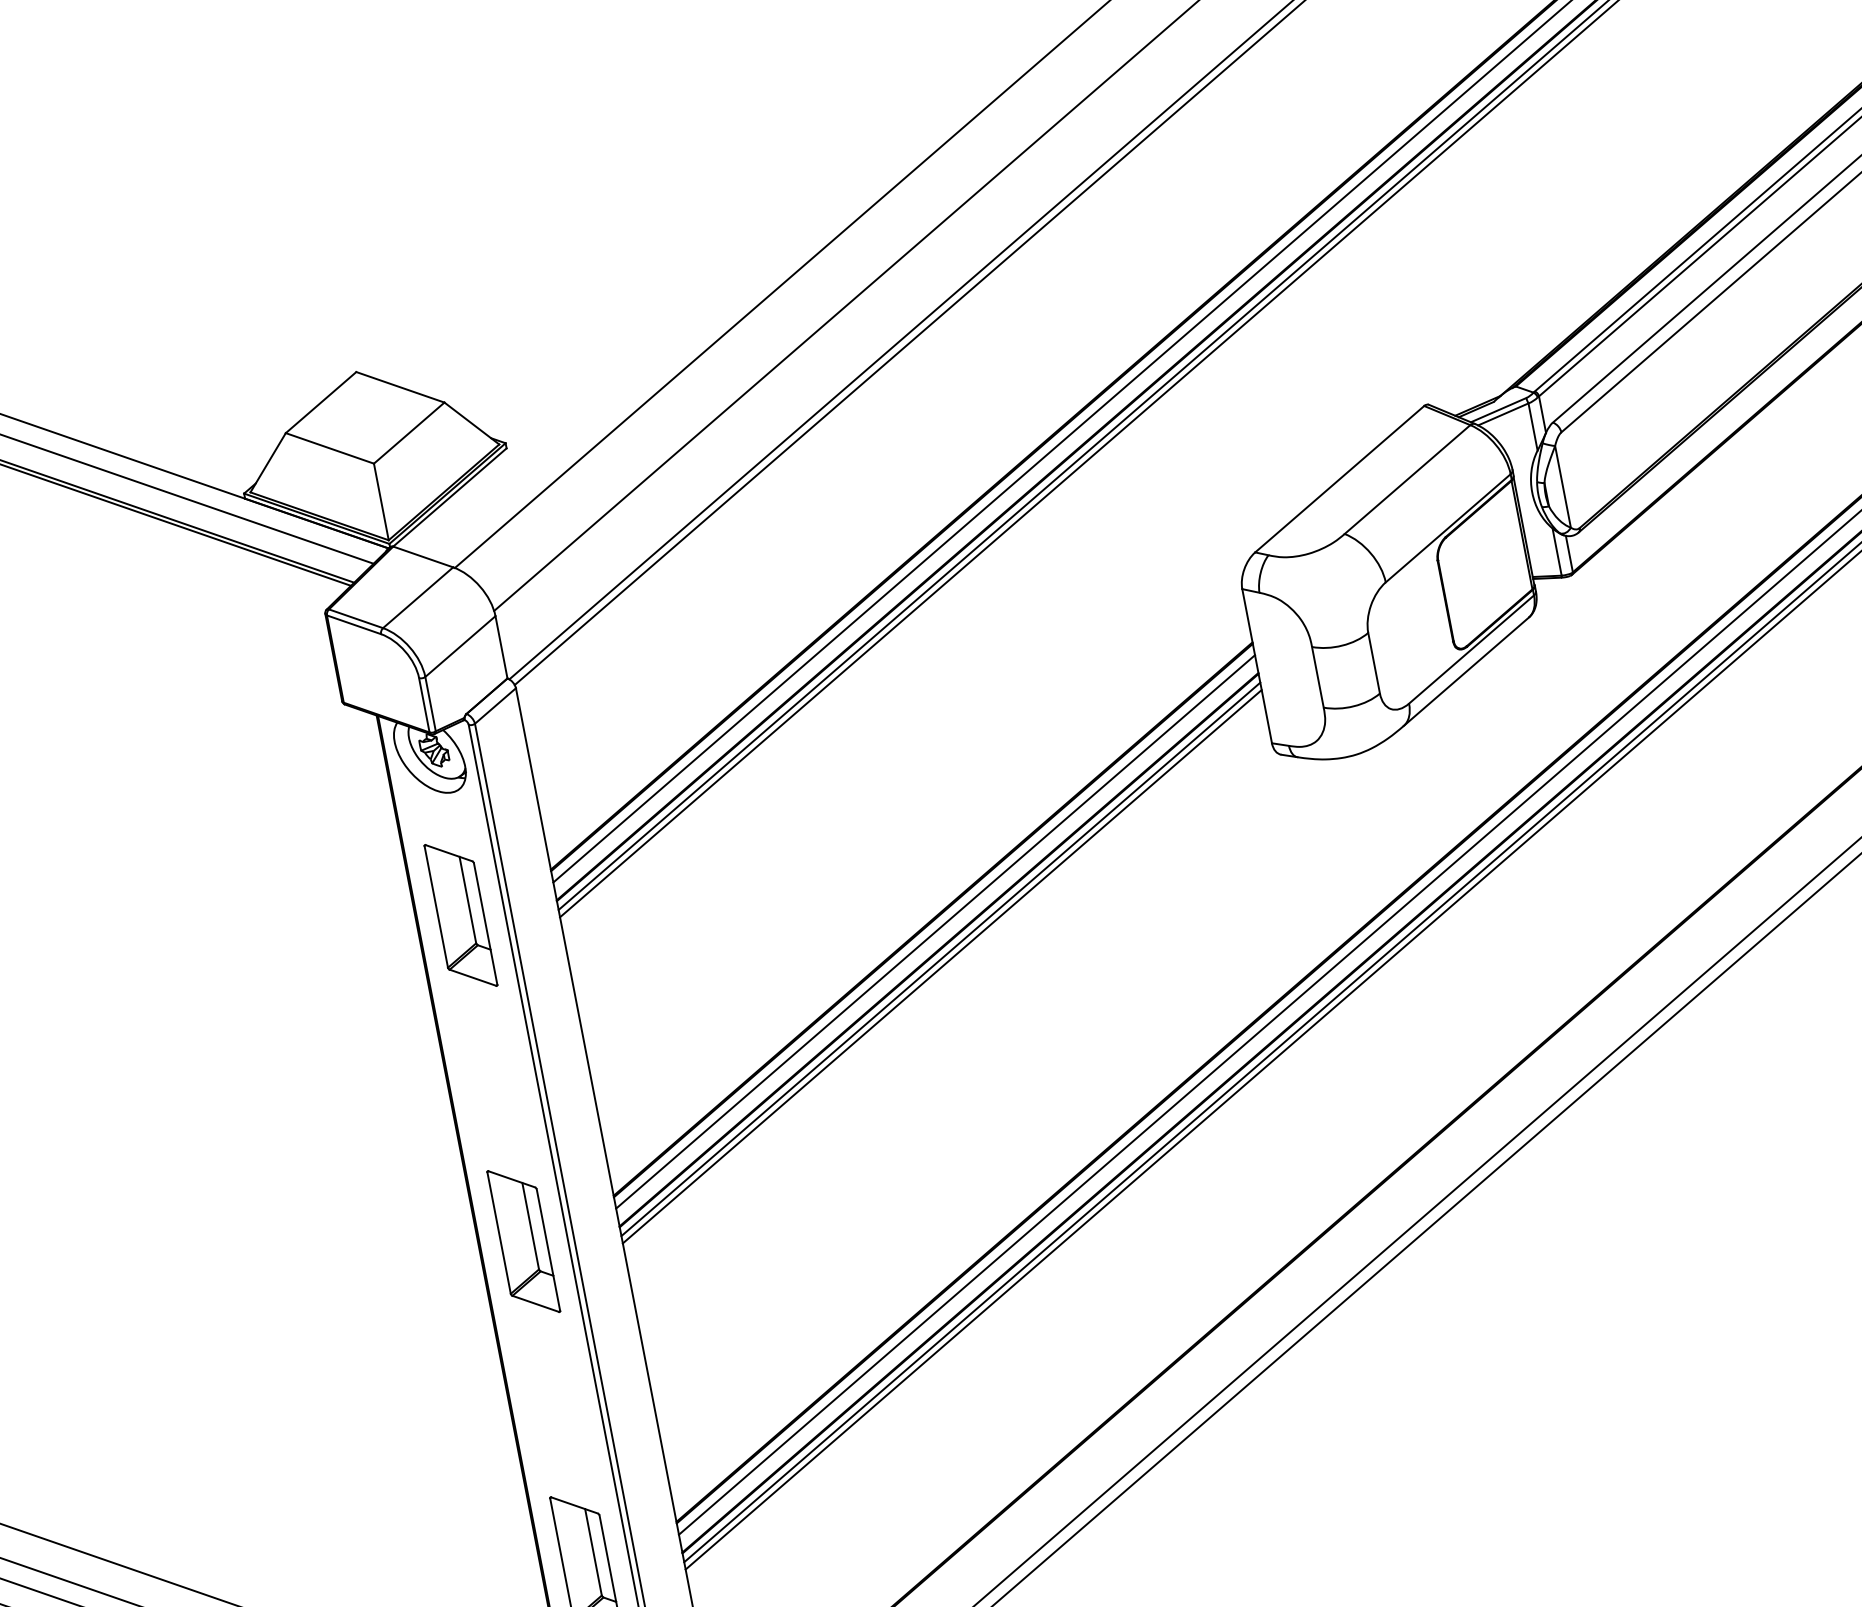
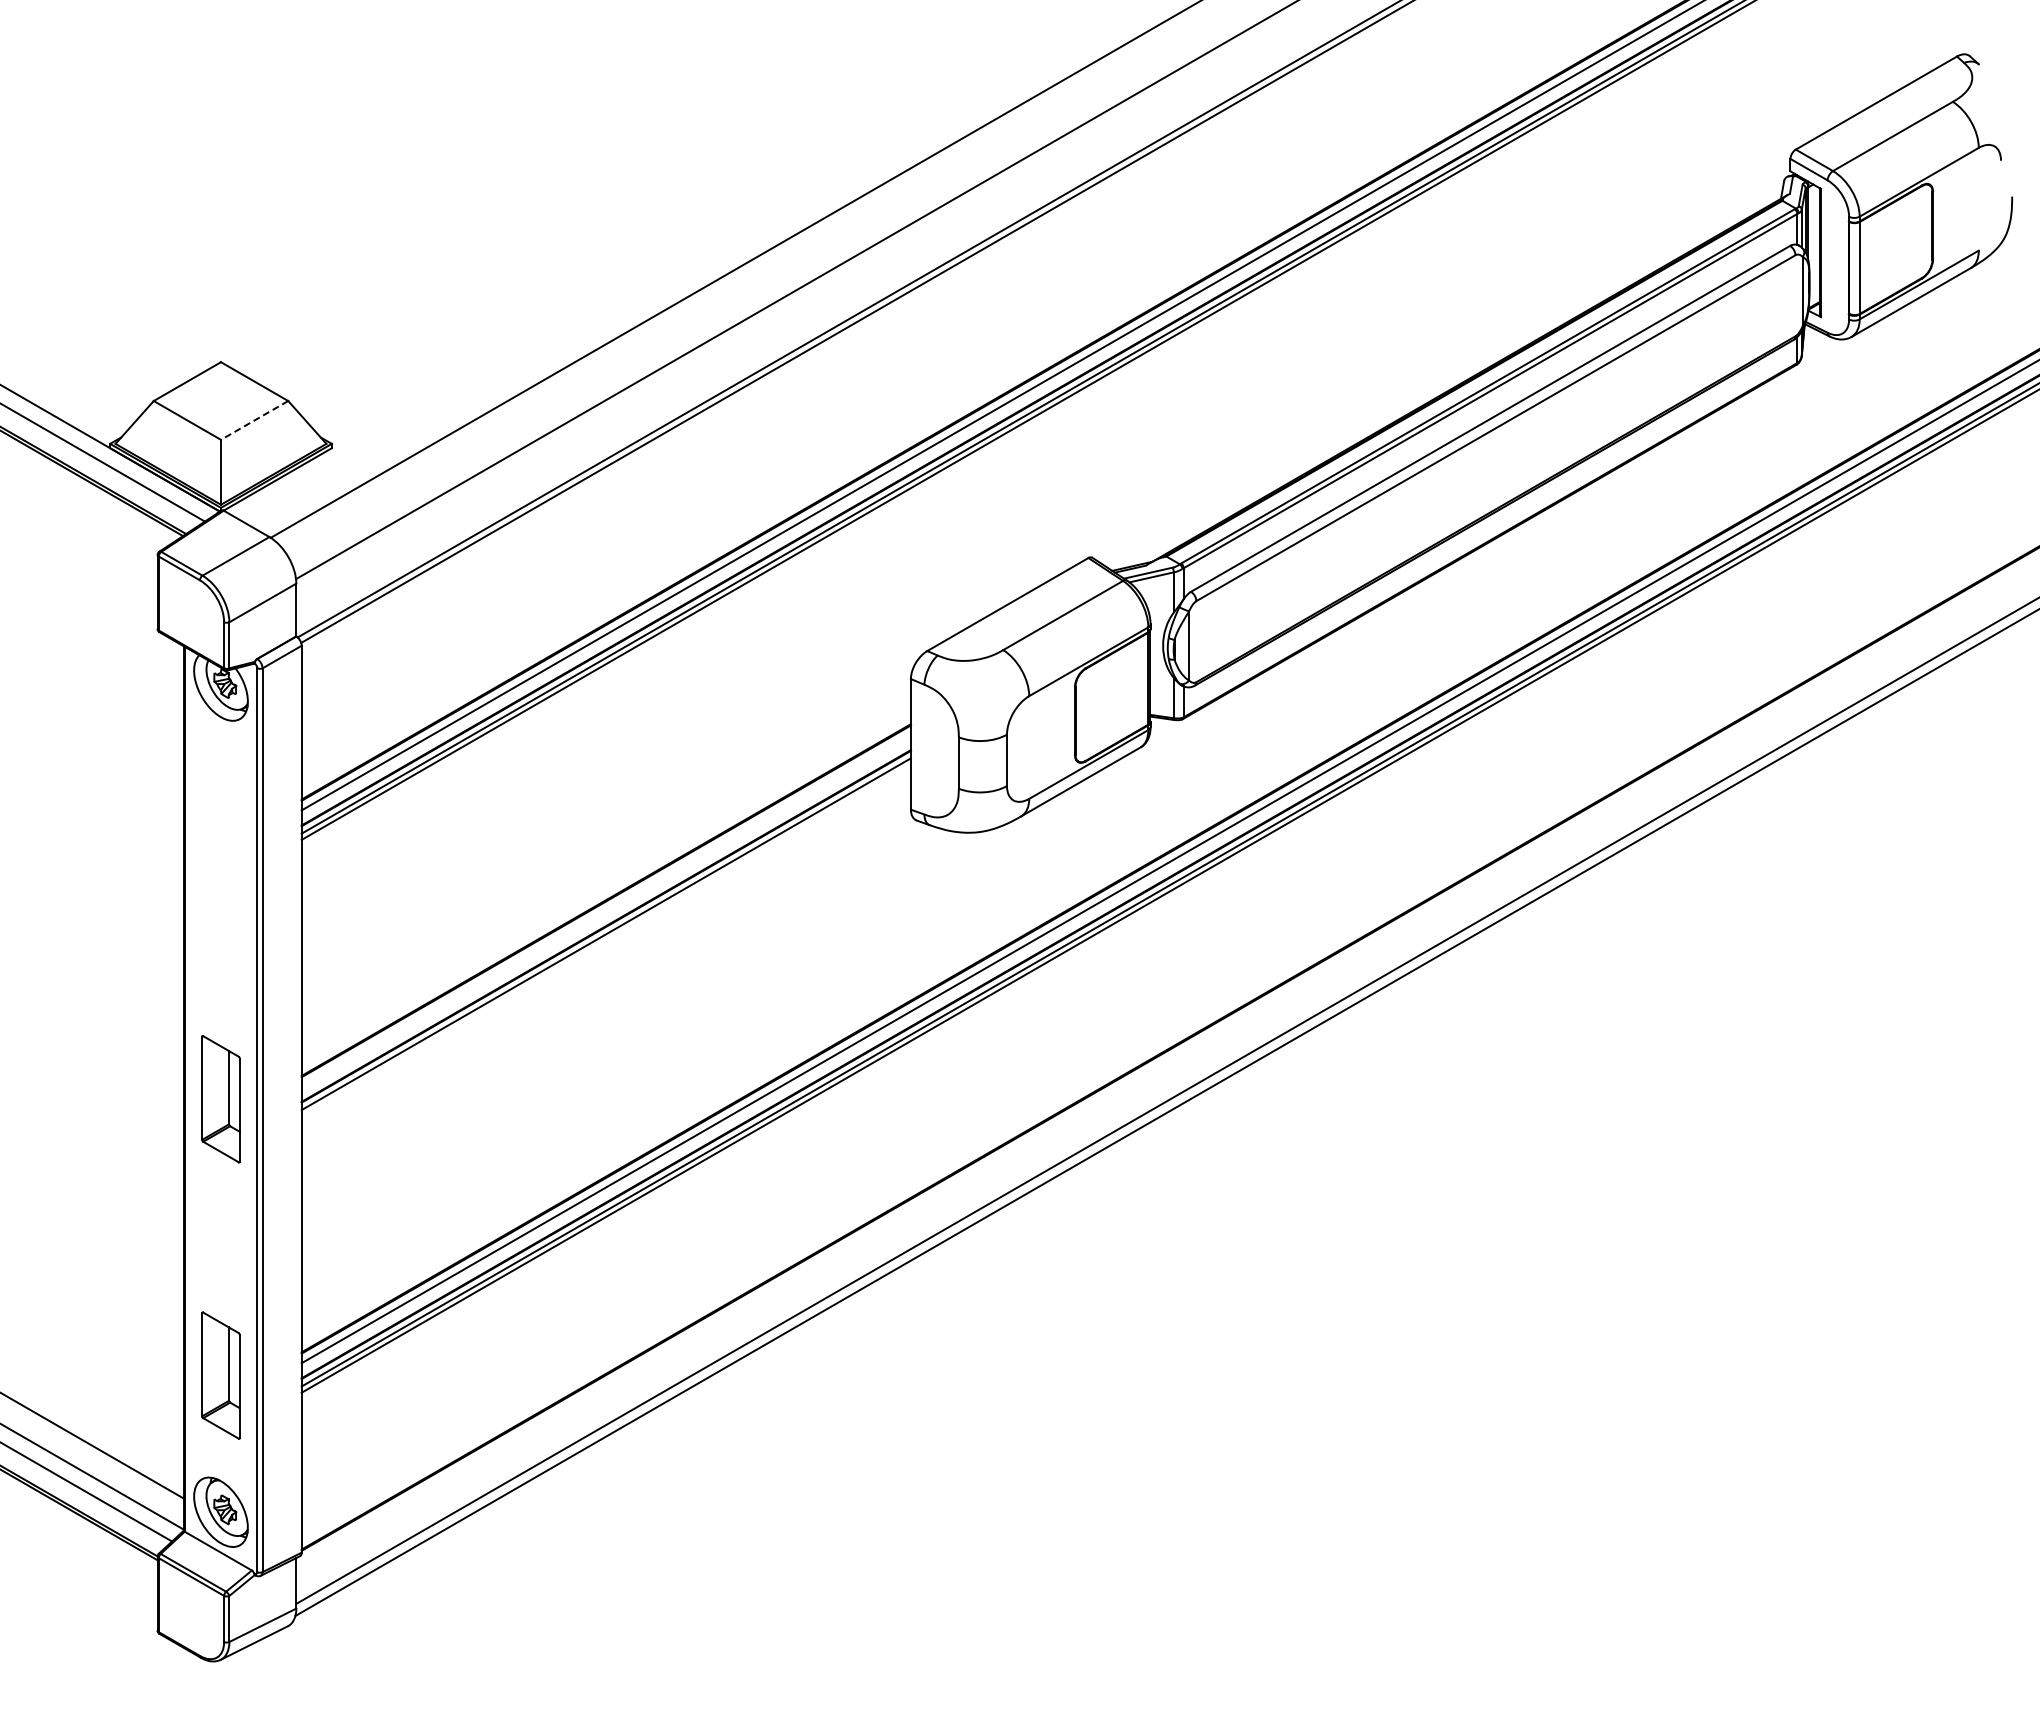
line: (409, 433) -> (254, 420), solid -> dashed
part: (460, 915) -> (220, 822), removed
line: (934, 931) -> (605, 910), removed
line: (941, 966) -> (605, 940), removed

